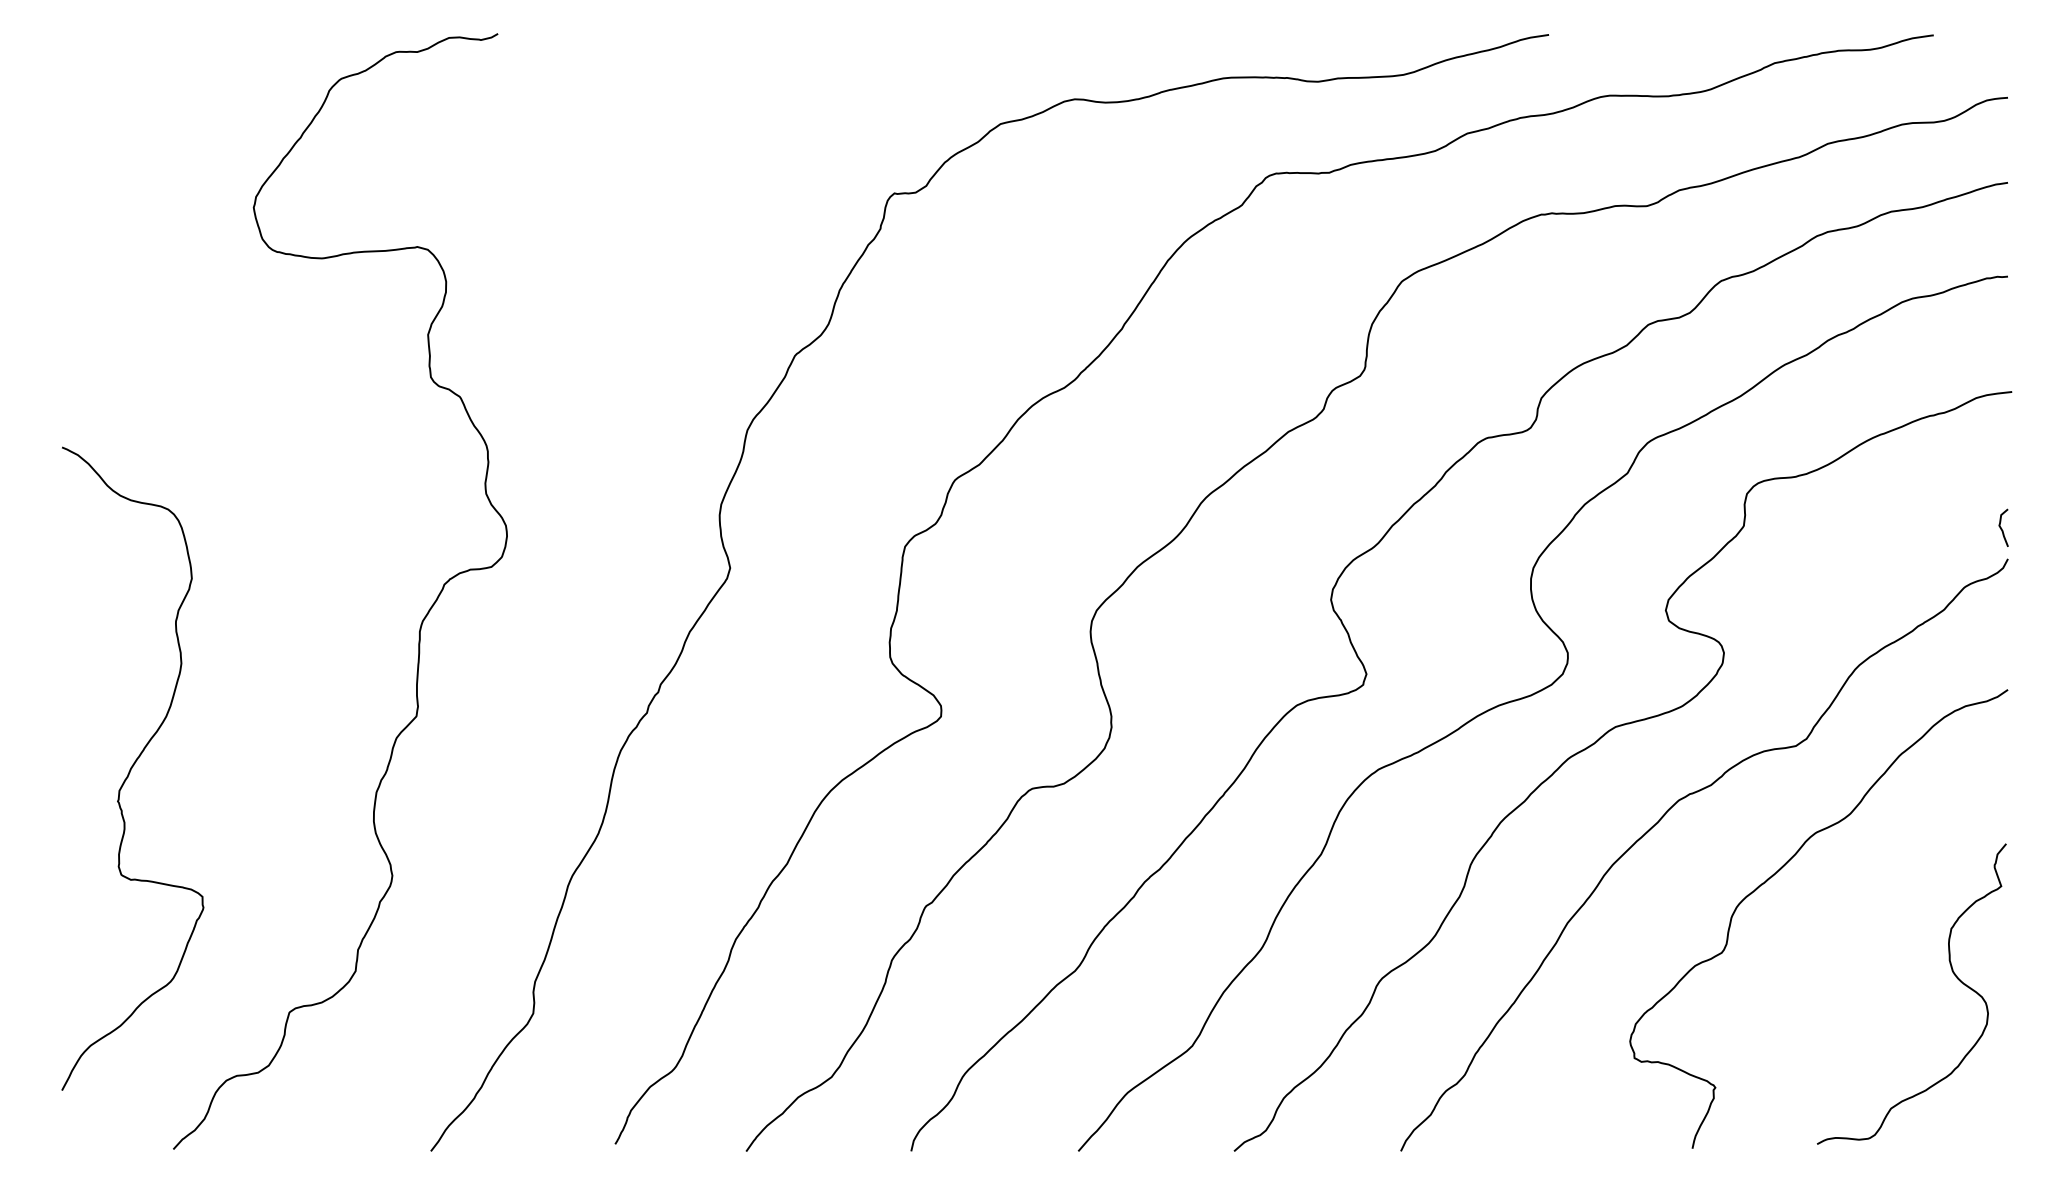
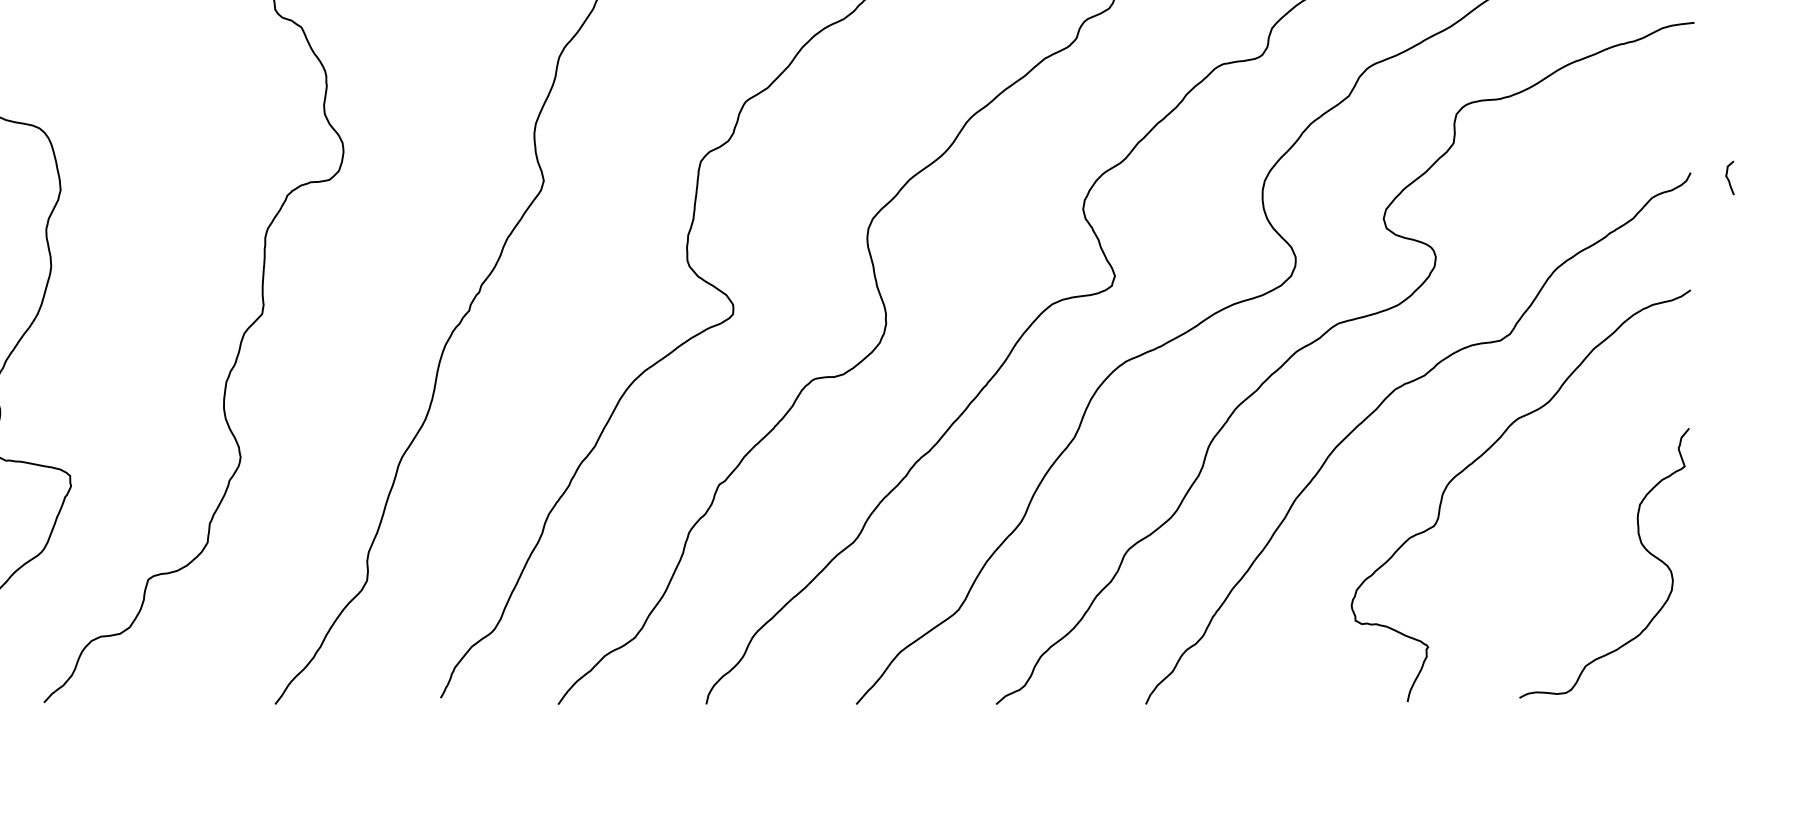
curve: (2002, 528) -> (1728, 178), moved

